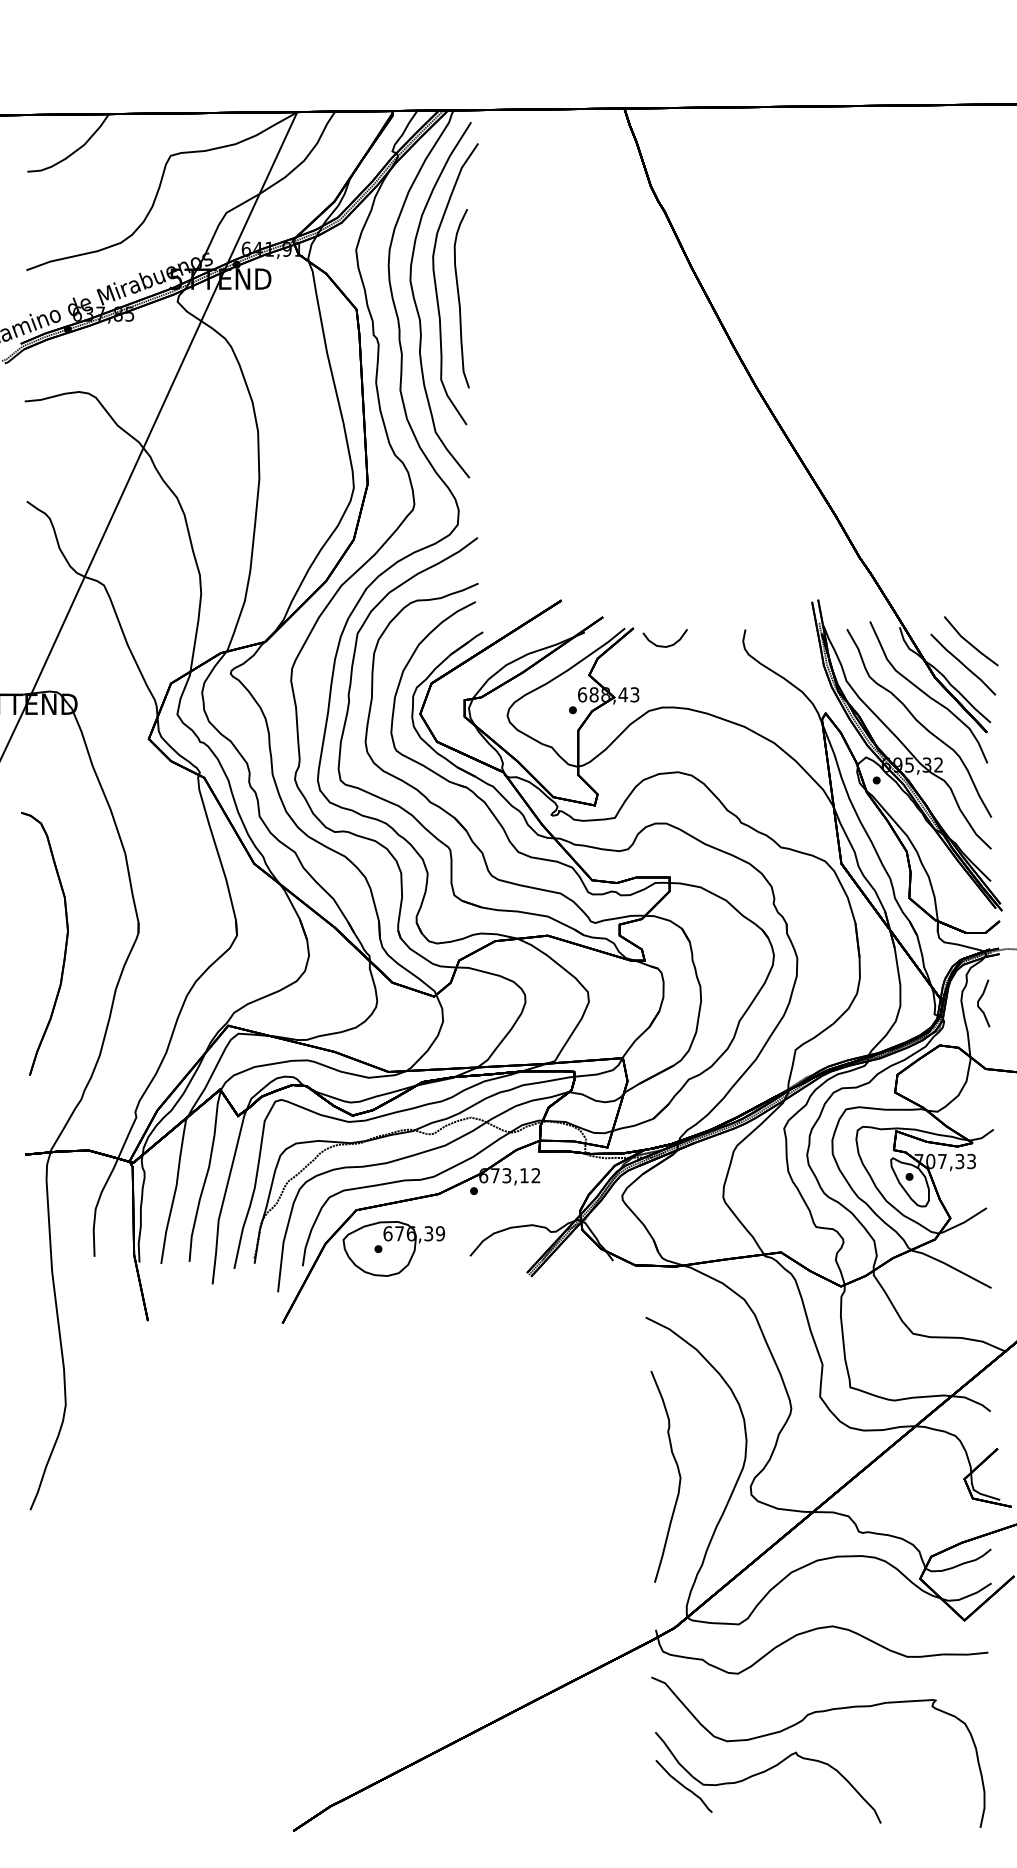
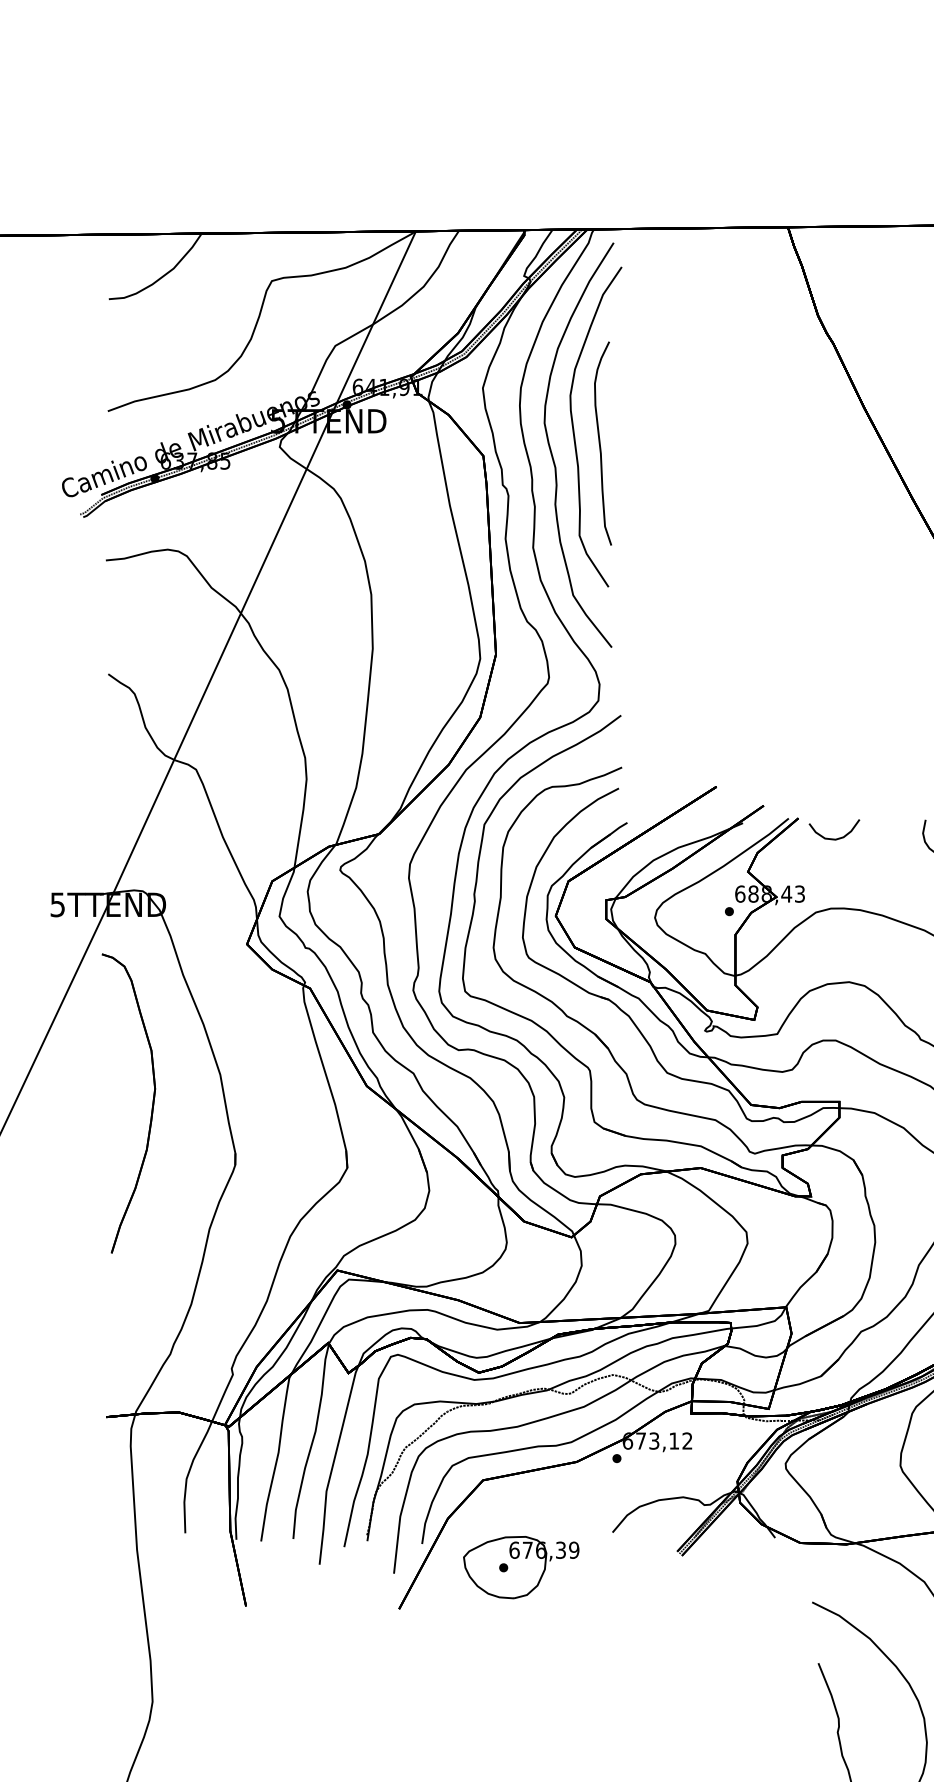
part: (64, 949) -> (151, 1109), moved
part: (393, 1248) -> (520, 1567), moved

